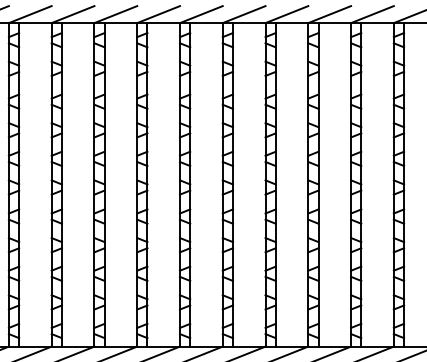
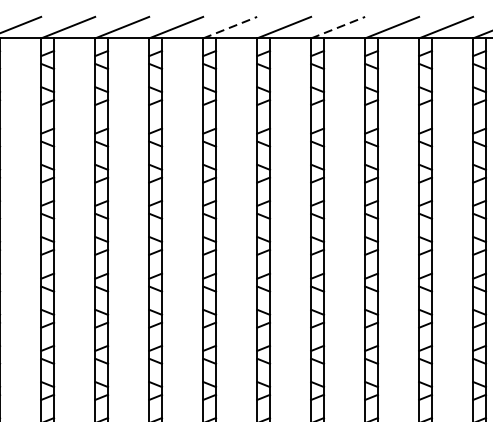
line: (244, 14) -> (230, 27), solid -> dashed
line: (330, 14) -> (339, 27), solid -> dashed

